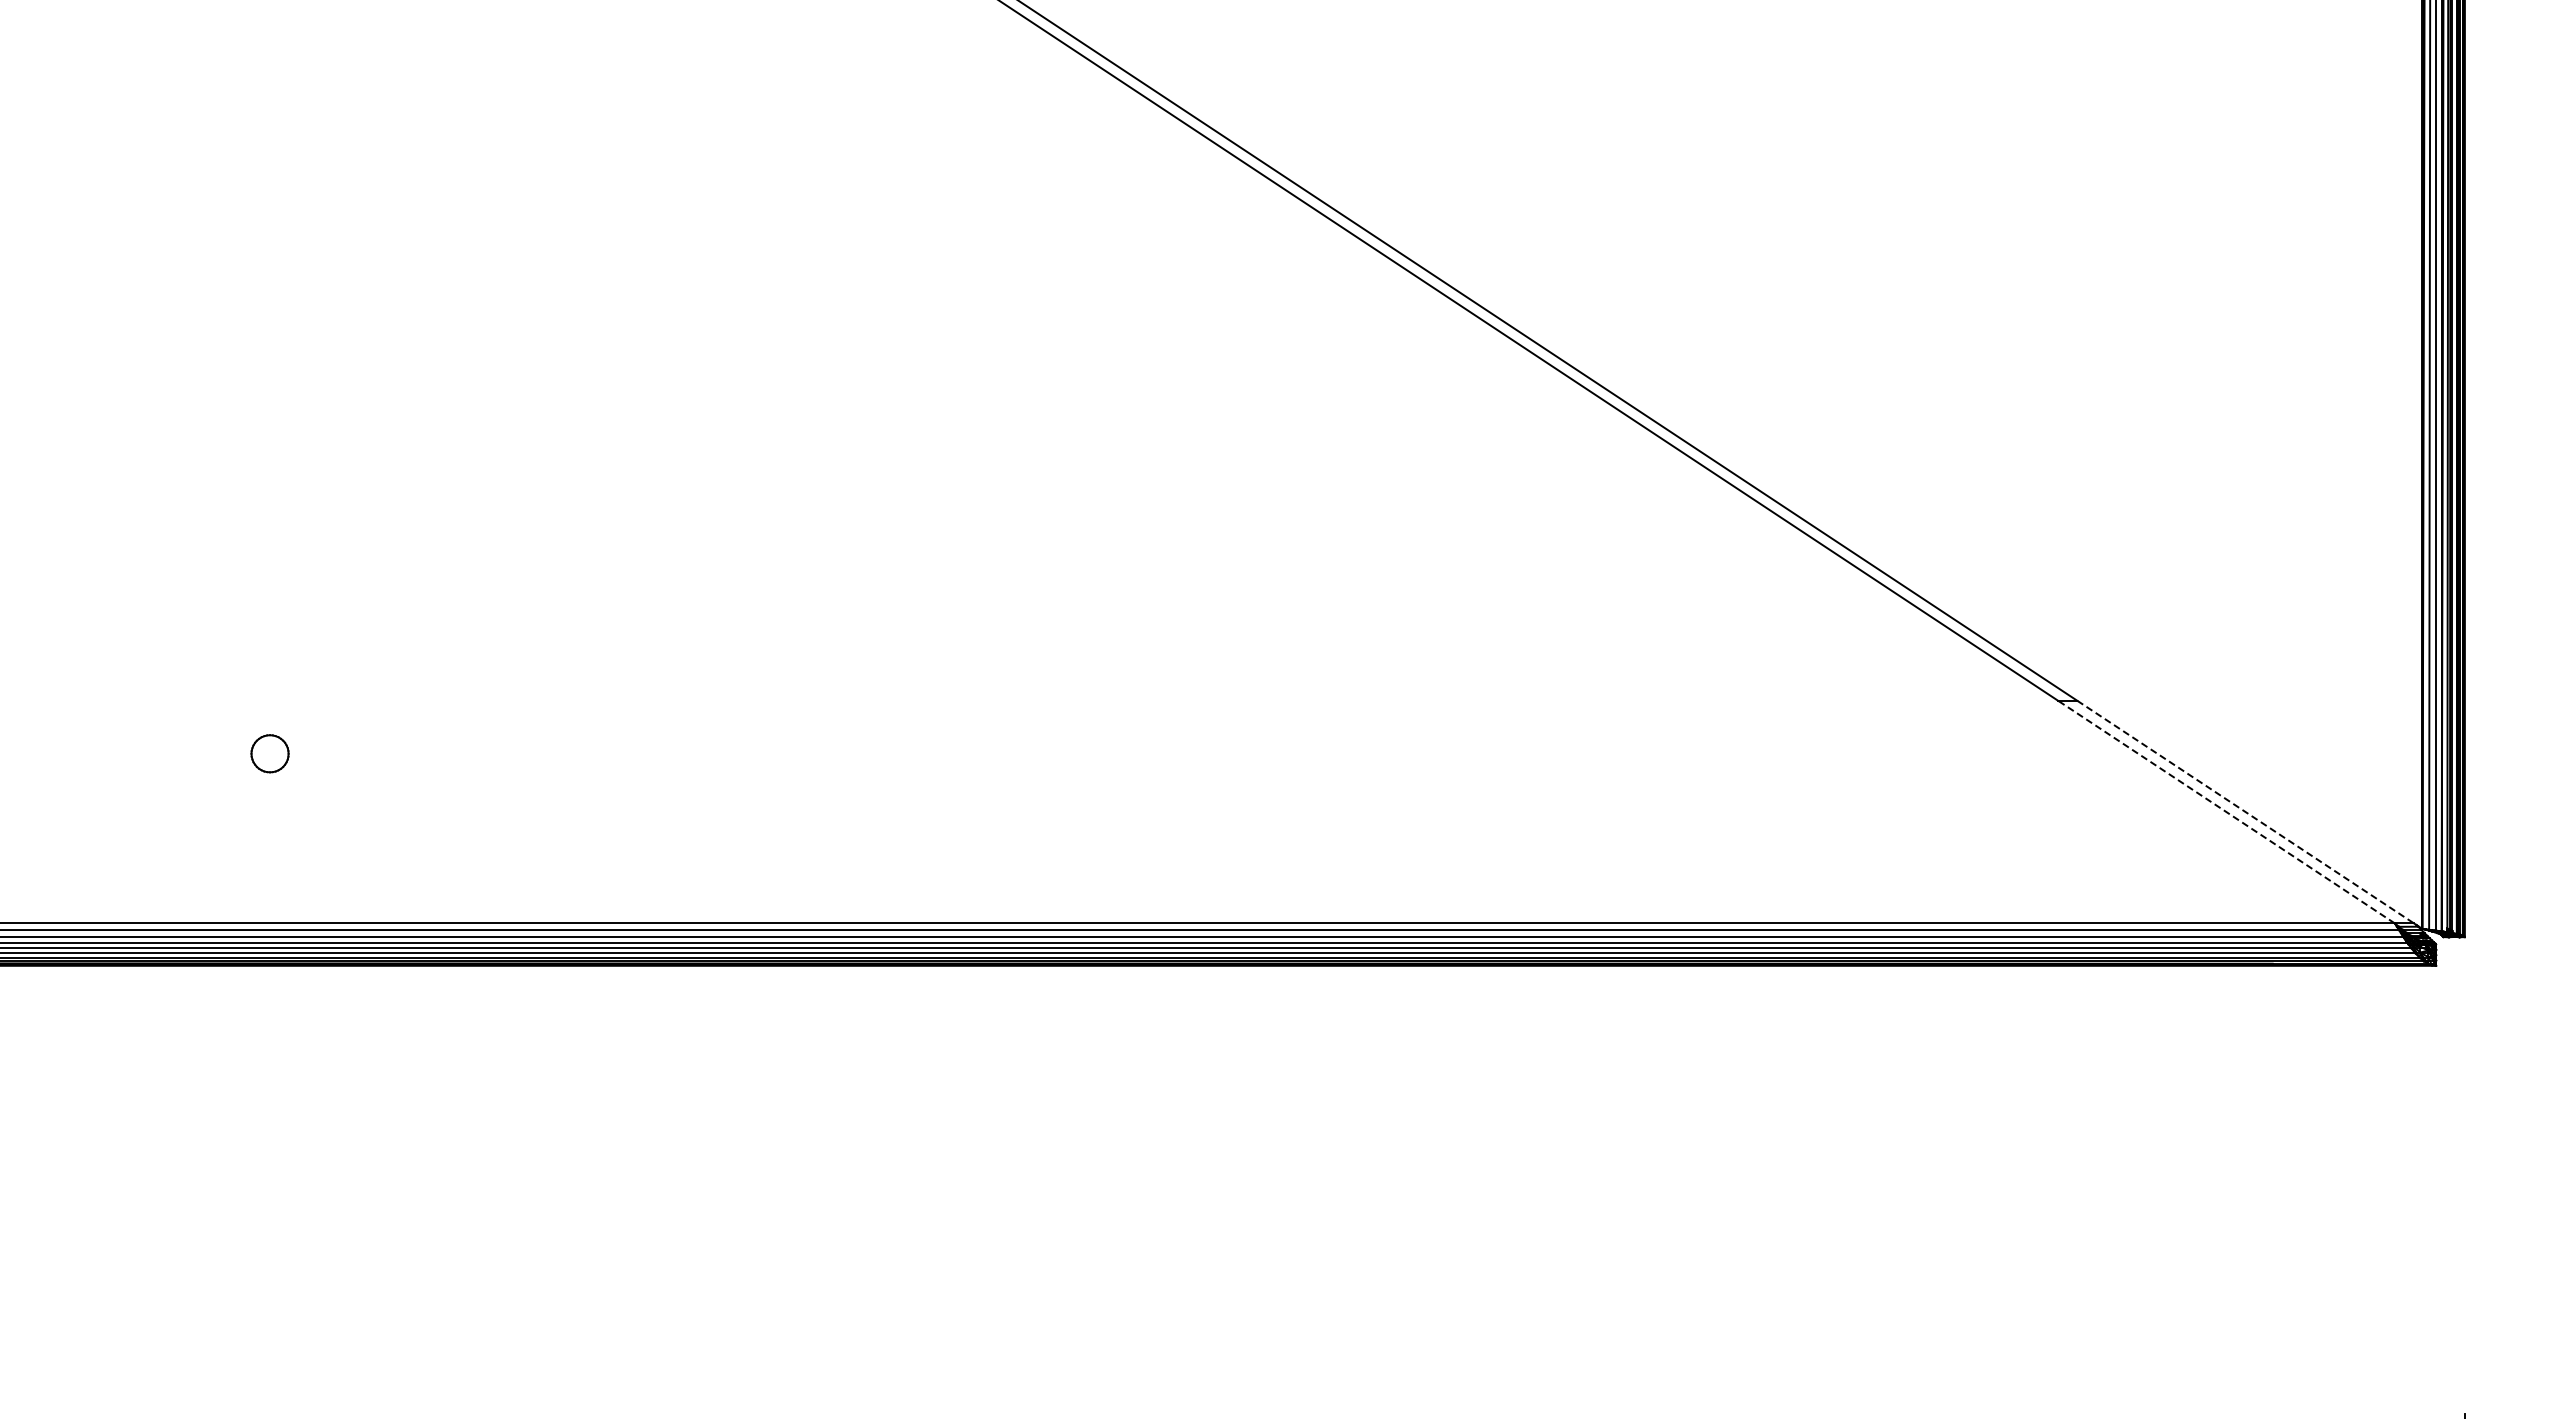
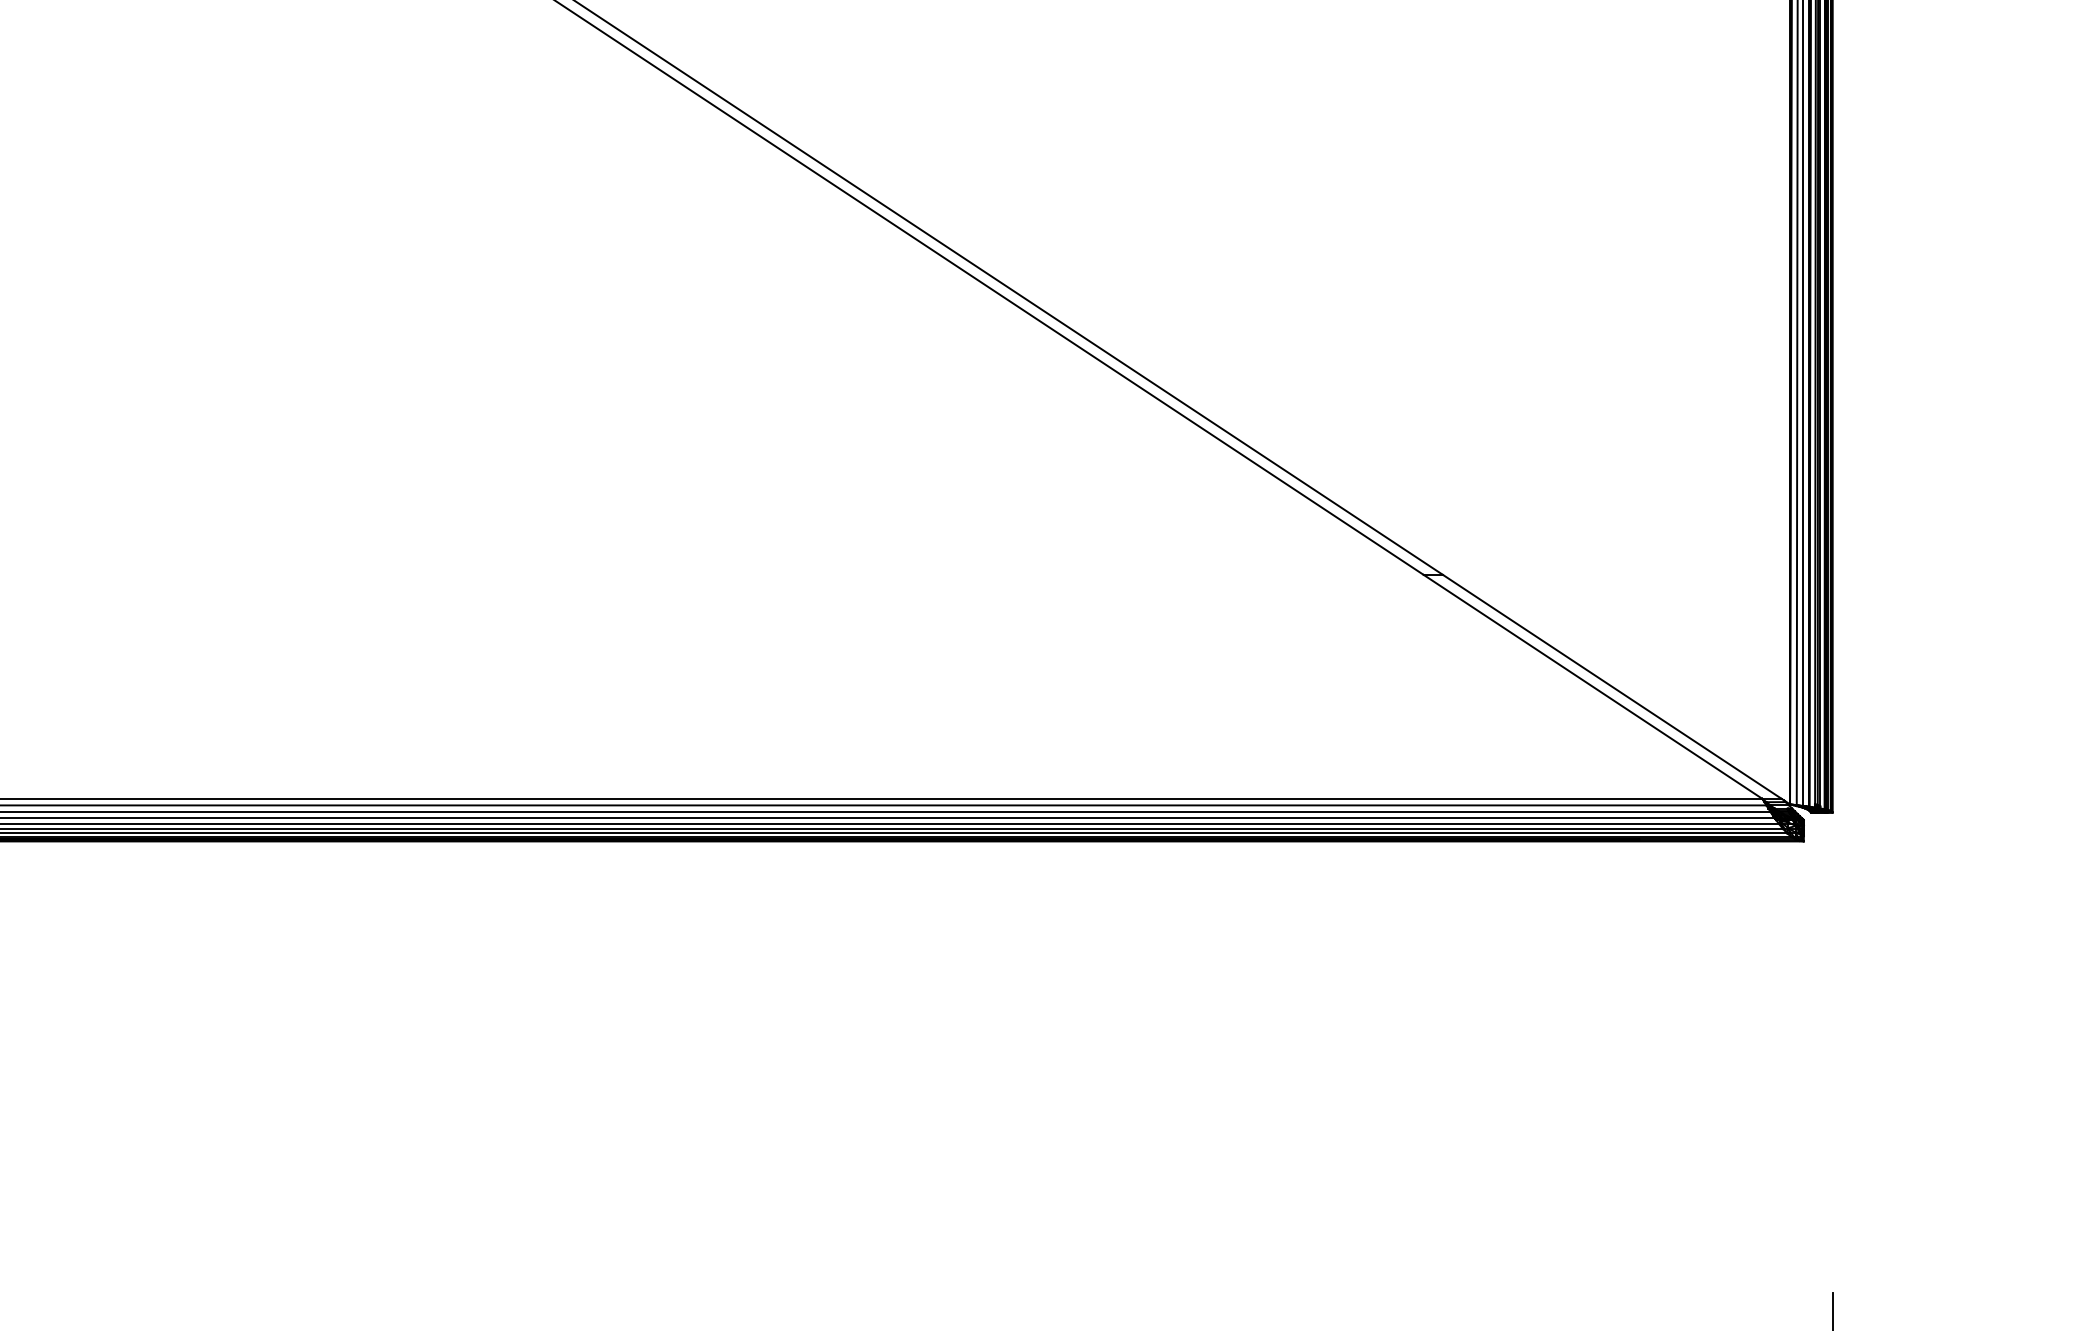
line: (2226, 812) -> (1592, 687), dashed -> solid
line: (2245, 812) -> (1612, 687), dashed -> solid

